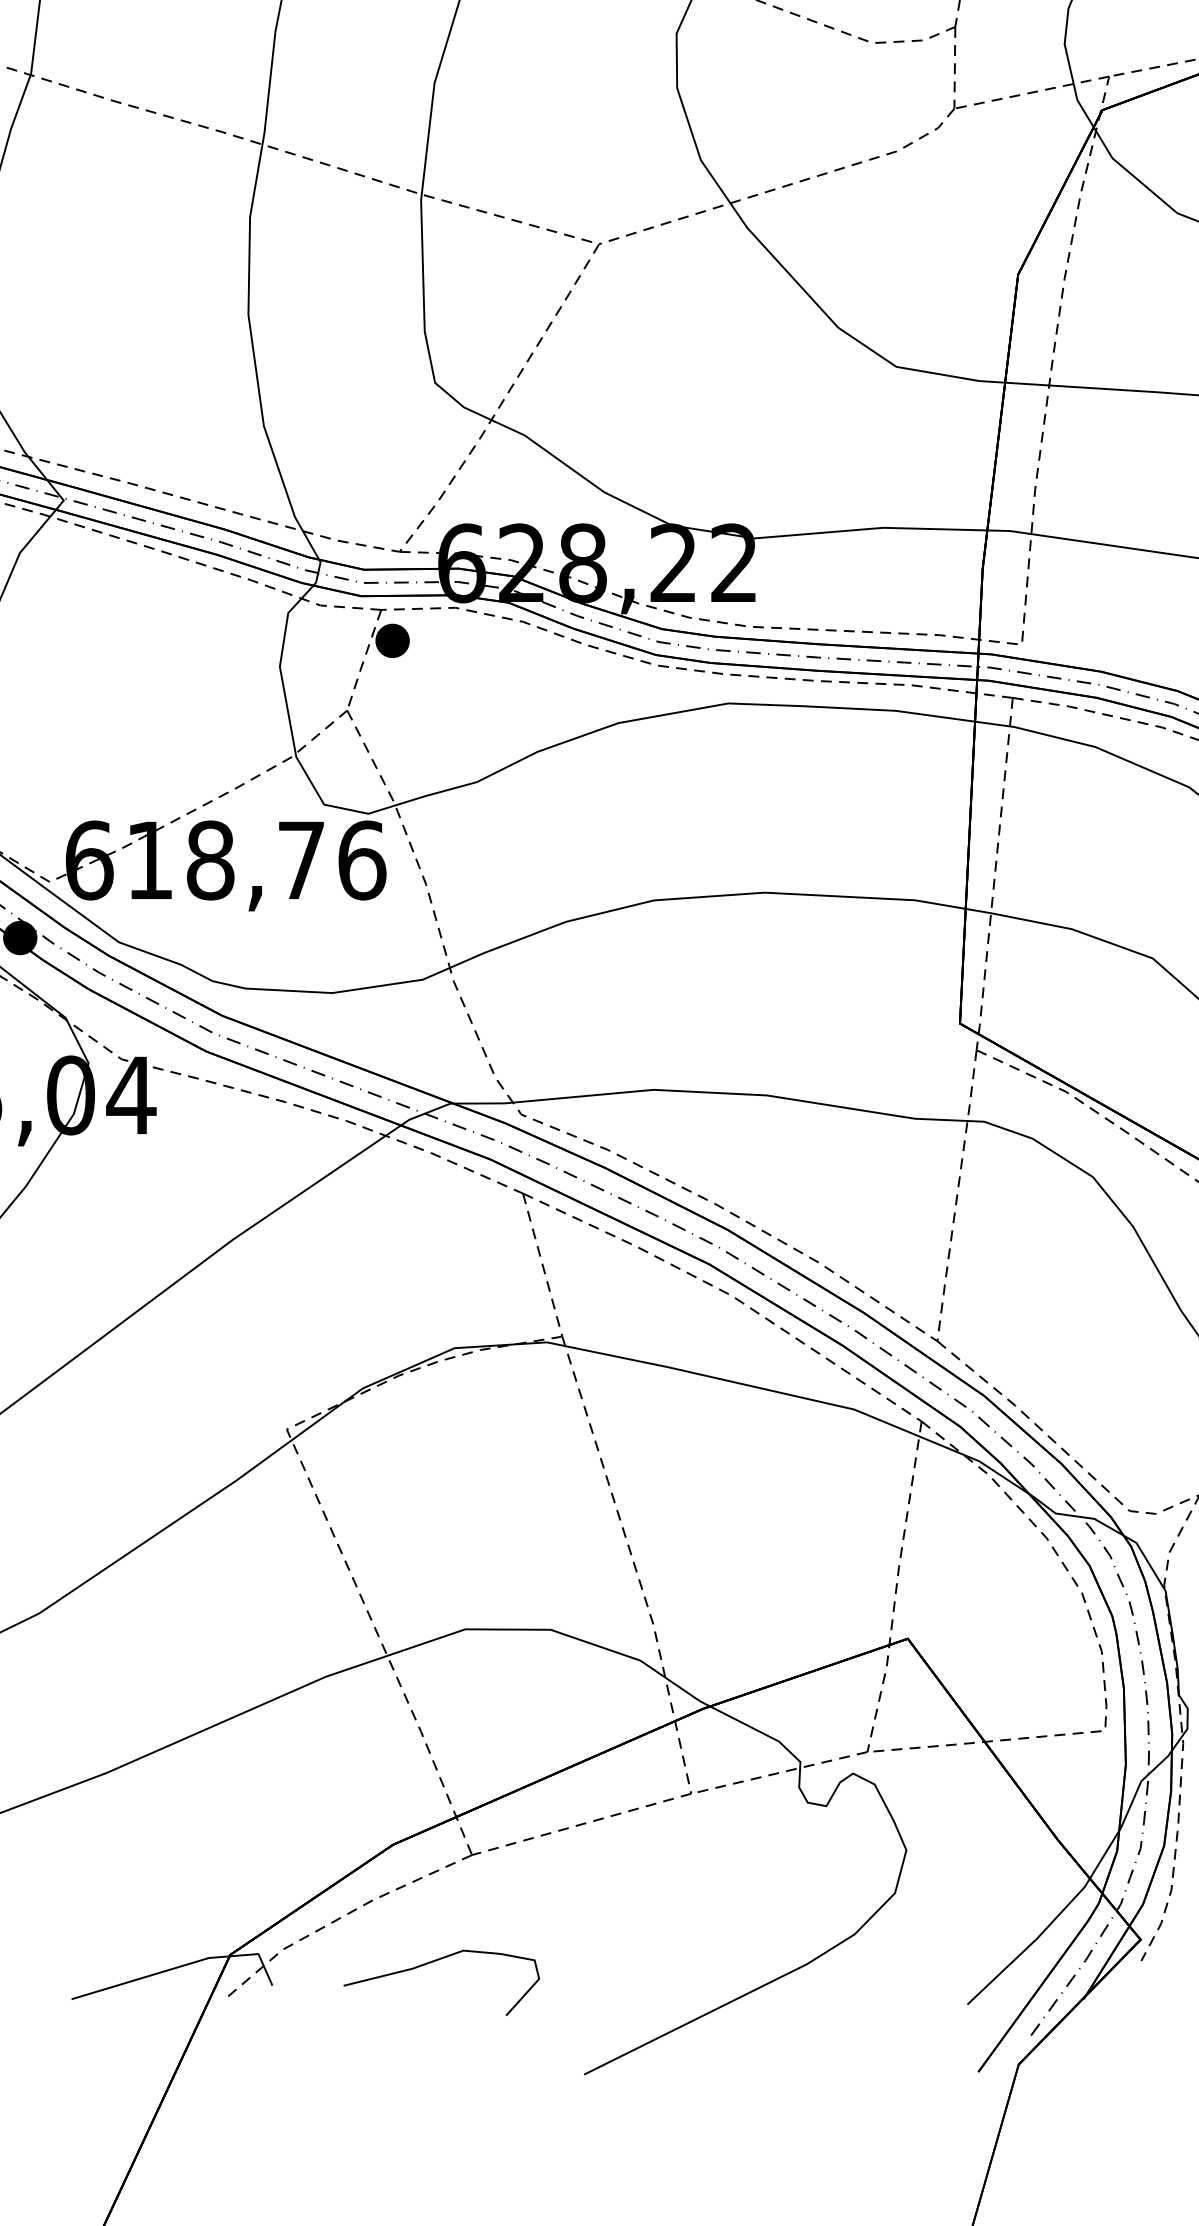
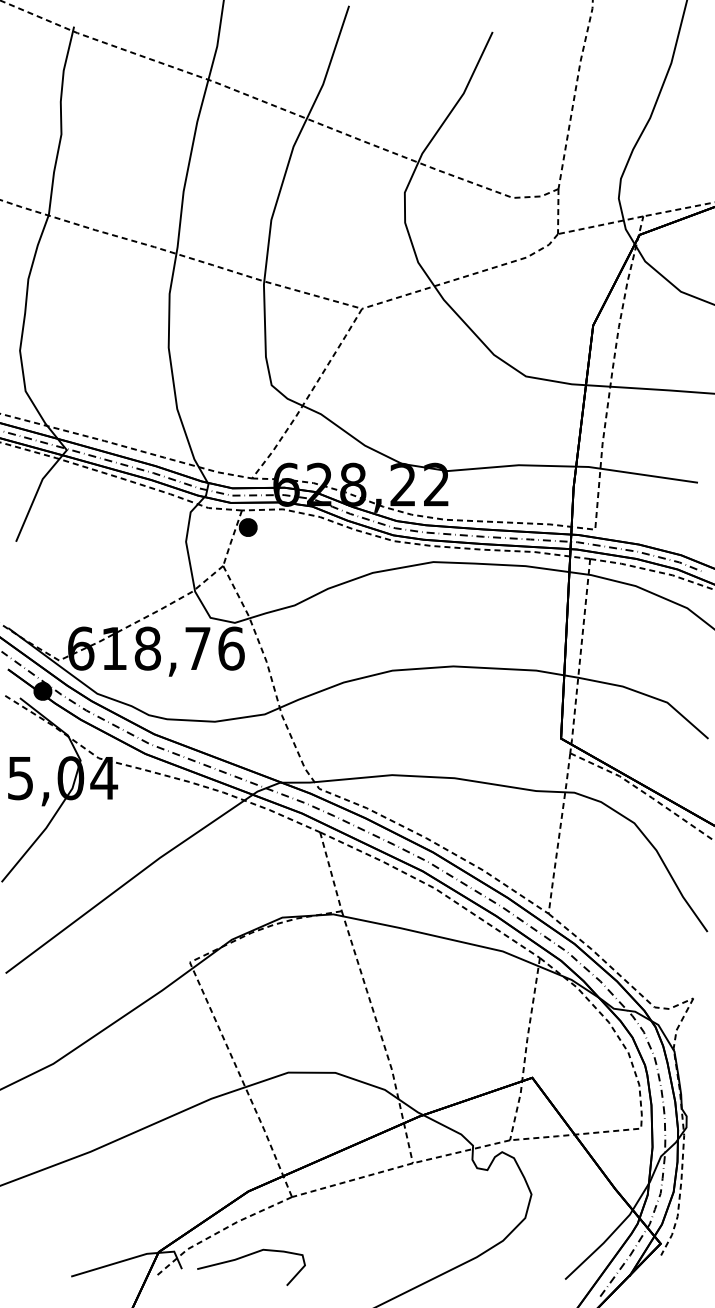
curve: (434, 1962) -> (247, 1256), moved

